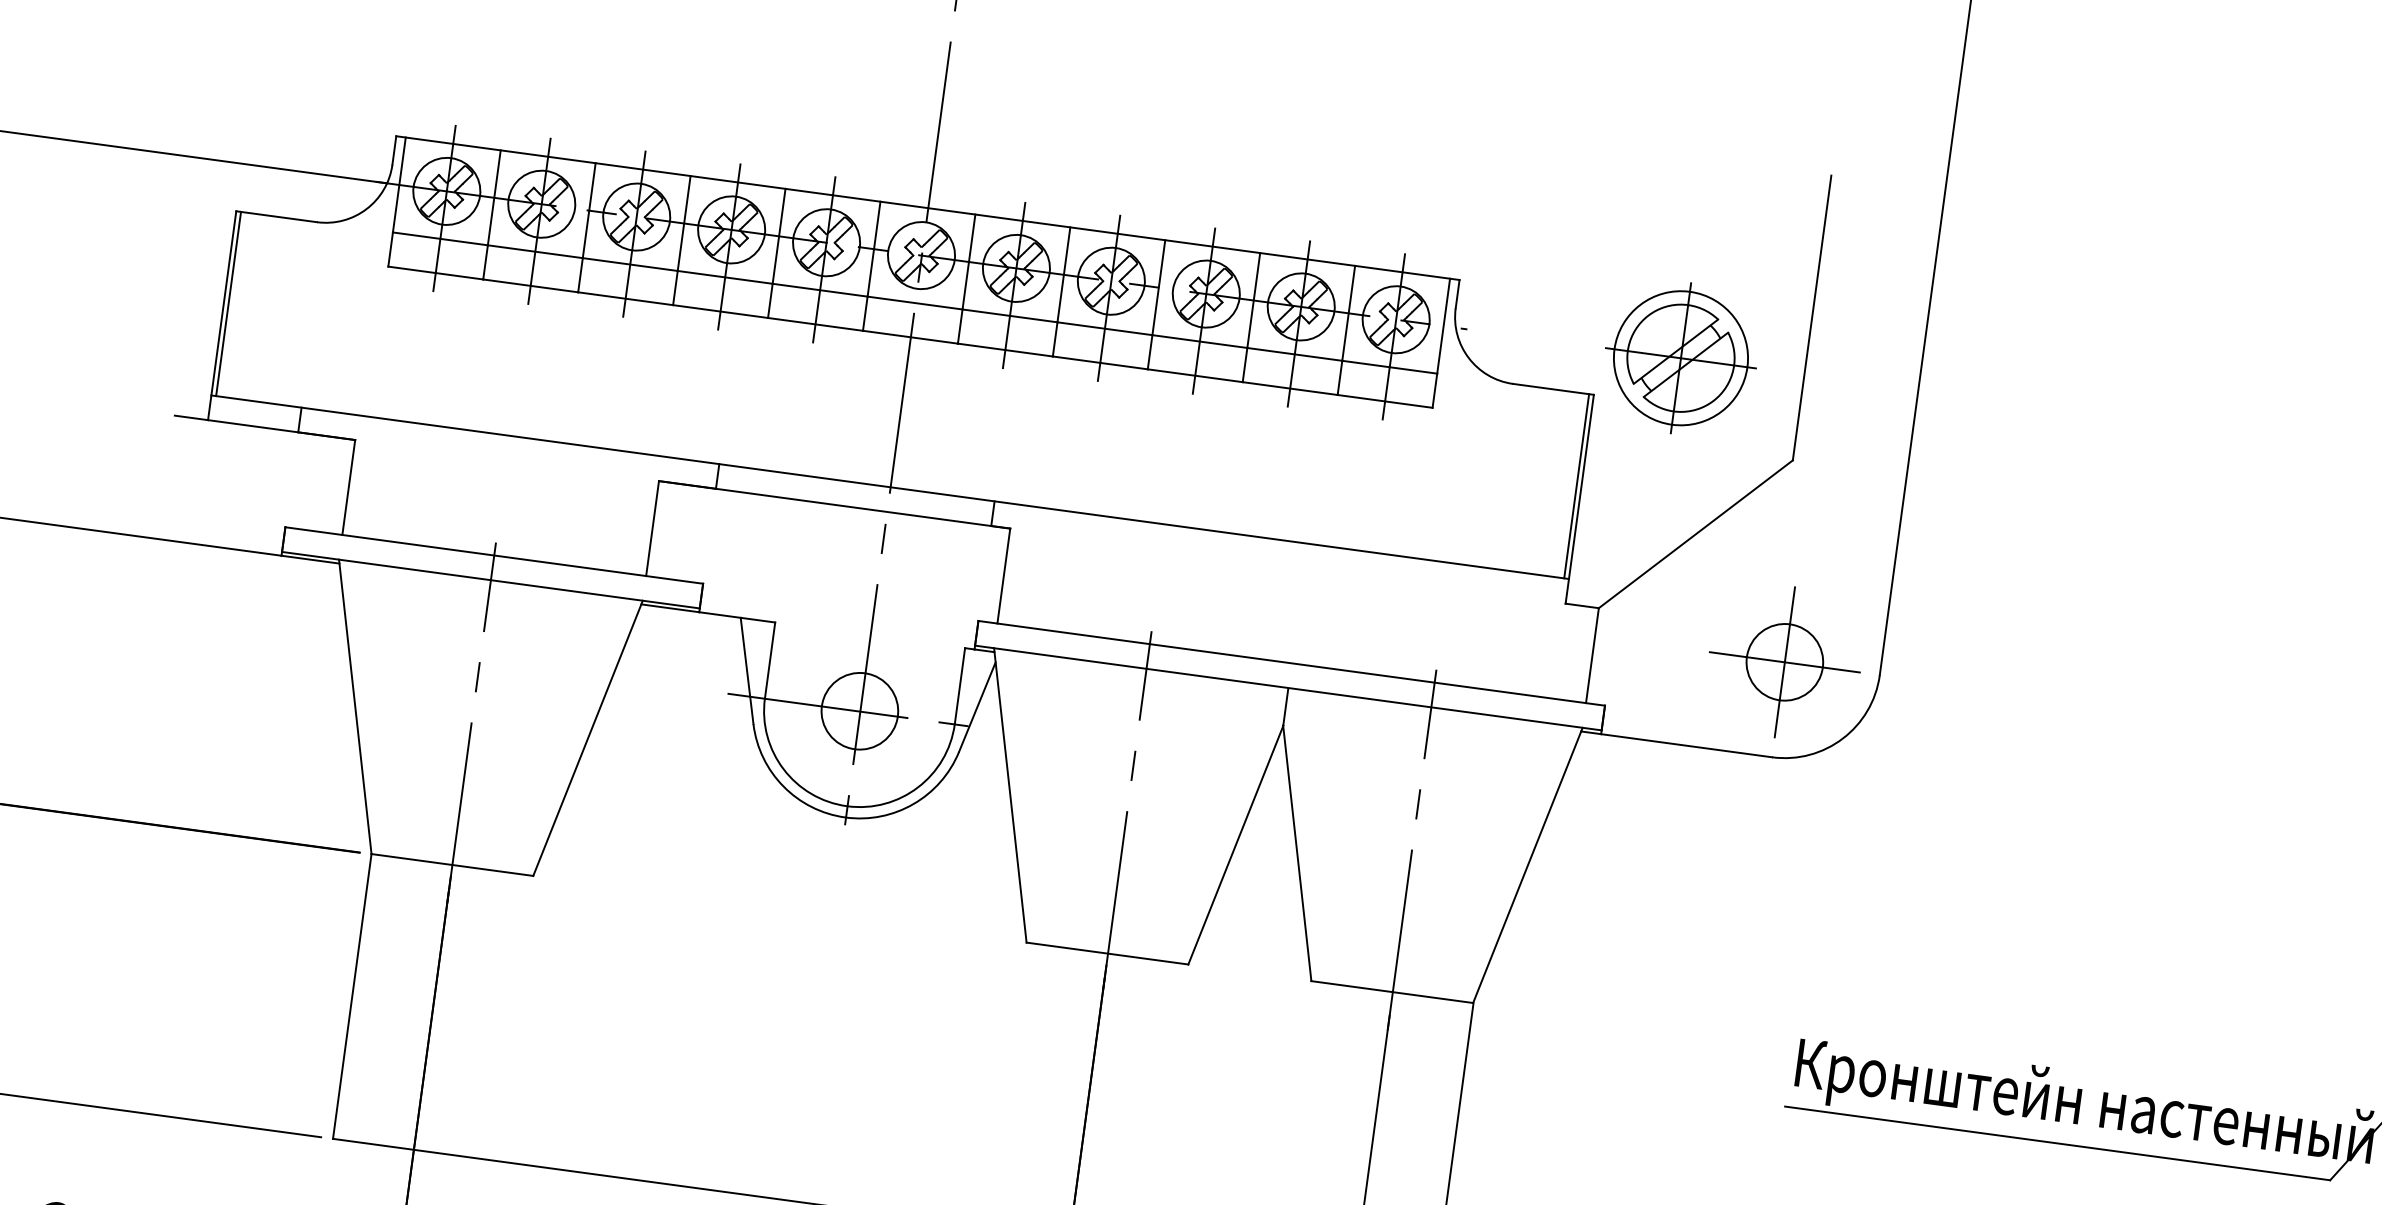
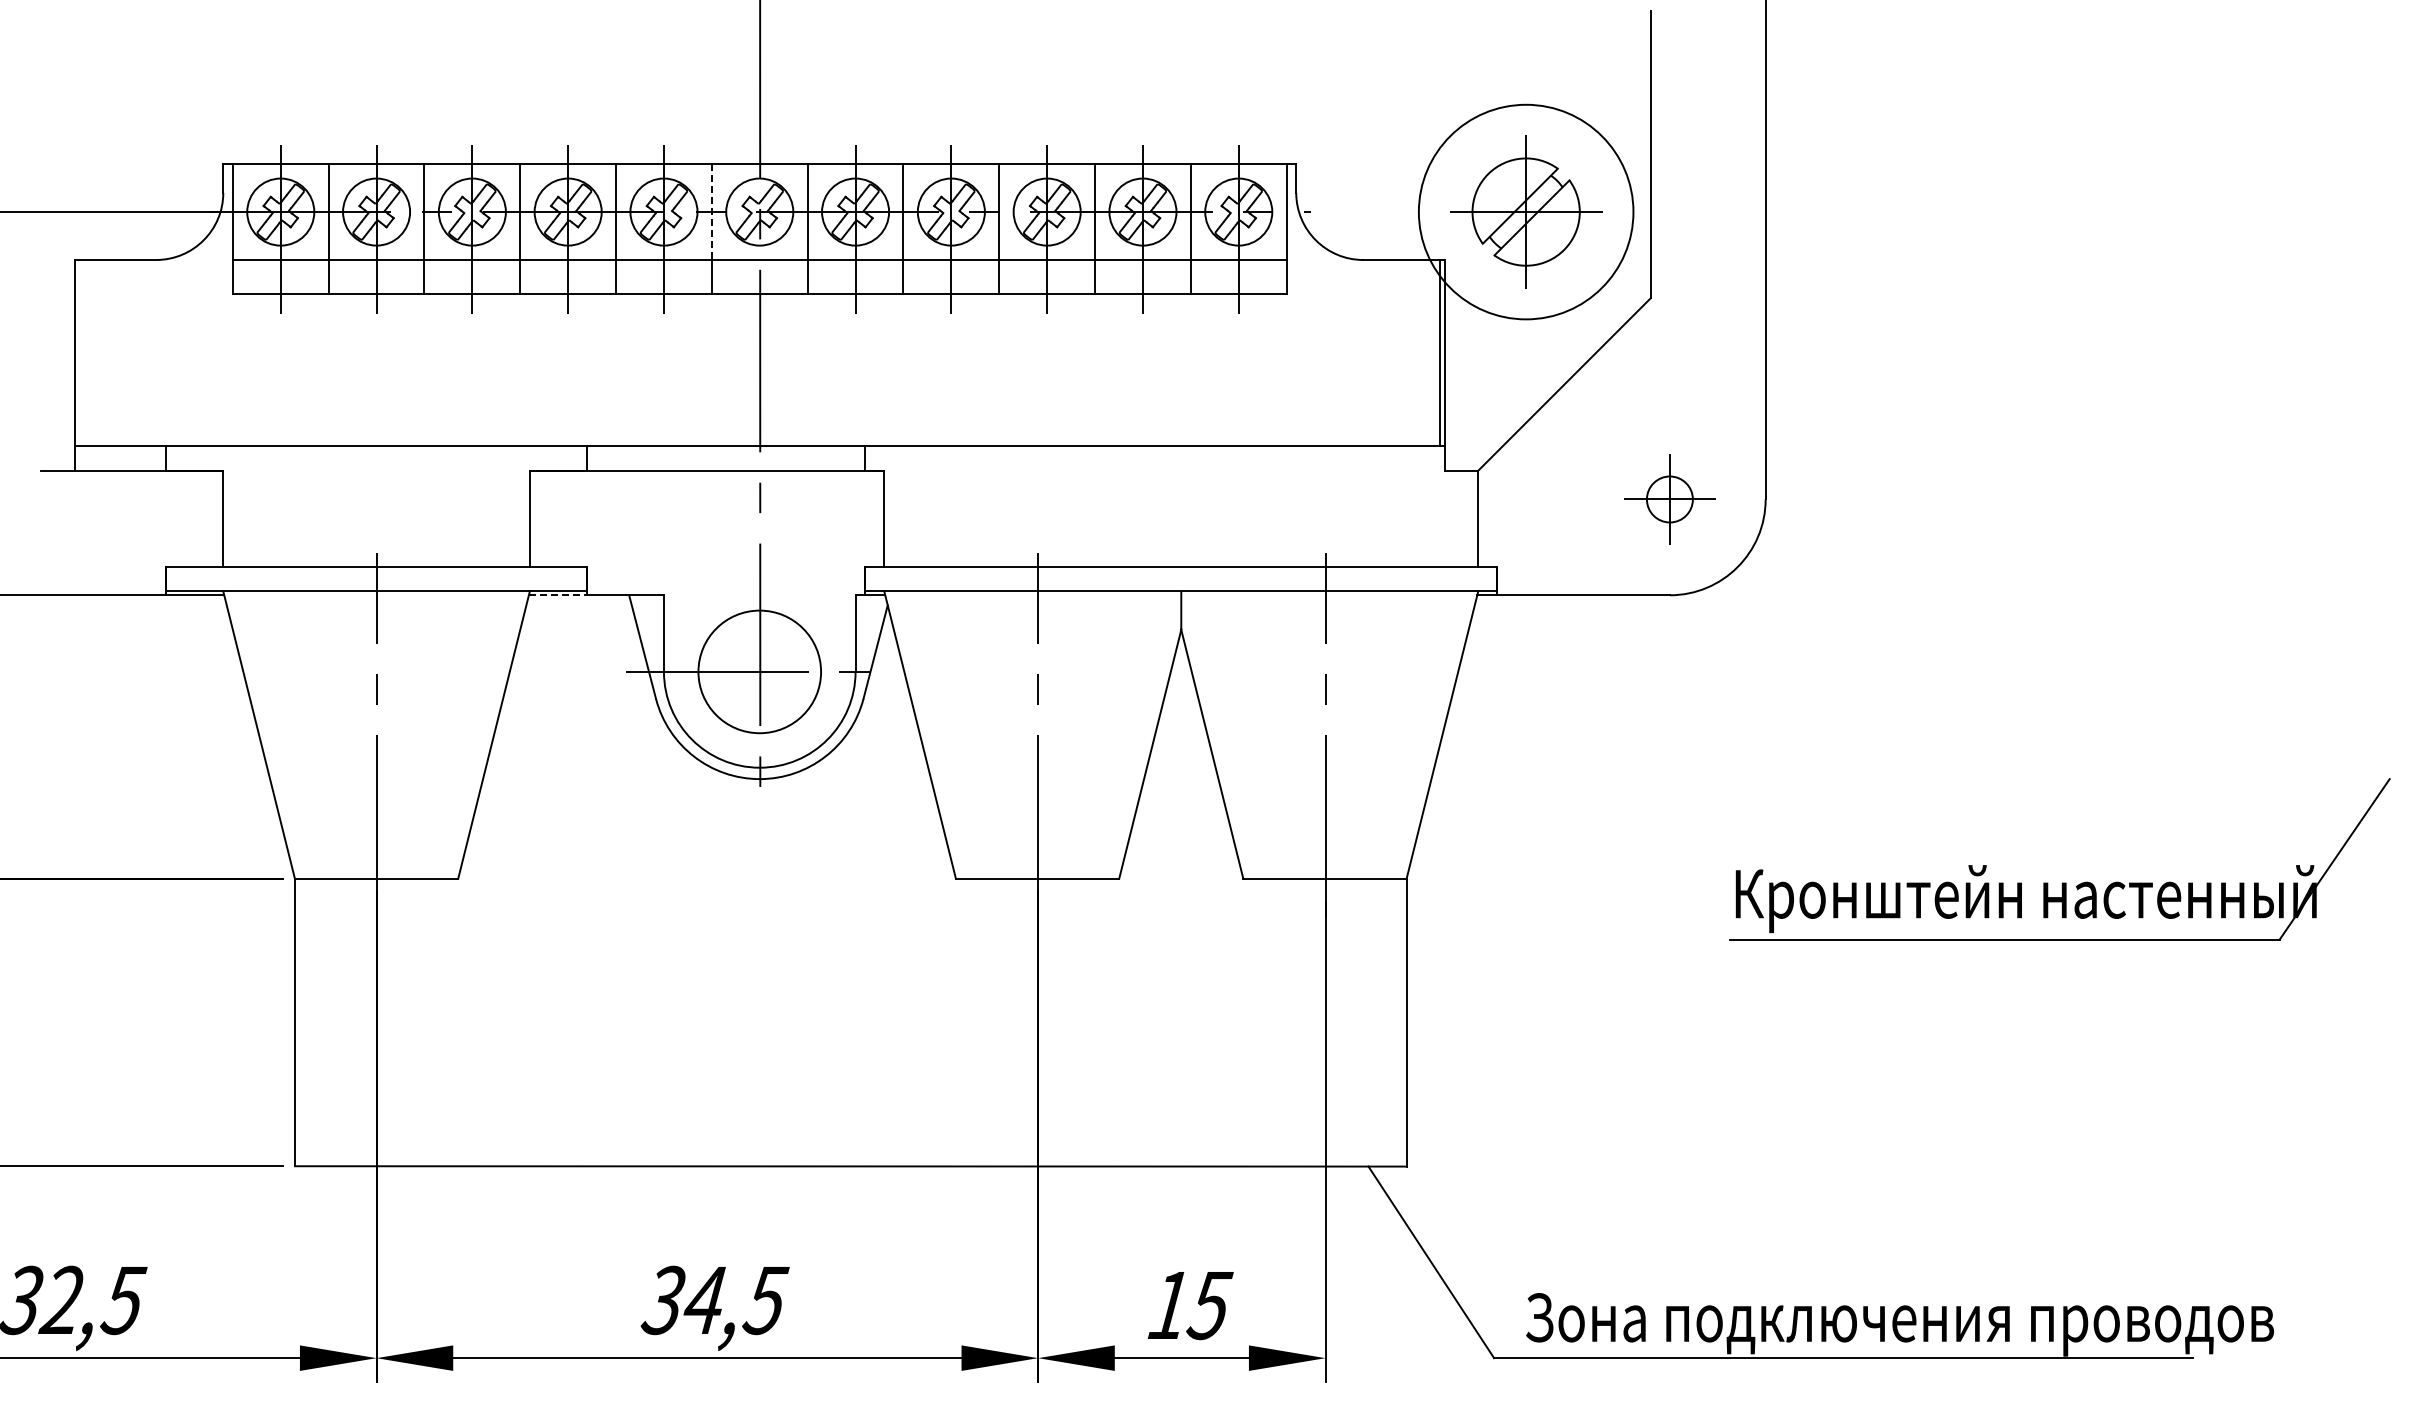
line: (873, 249) -> (711, 212), solid -> dashed
line: (228, 303) -> (79, 352), removed
circle: (1681, 358) -> (1526, 212), size x1.6
line: (670, 608) -> (558, 595), solid -> dashed
part: (1784, 662) -> (1669, 499), size x0.6
circle: (859, 710) -> (759, 671), size x1.6

